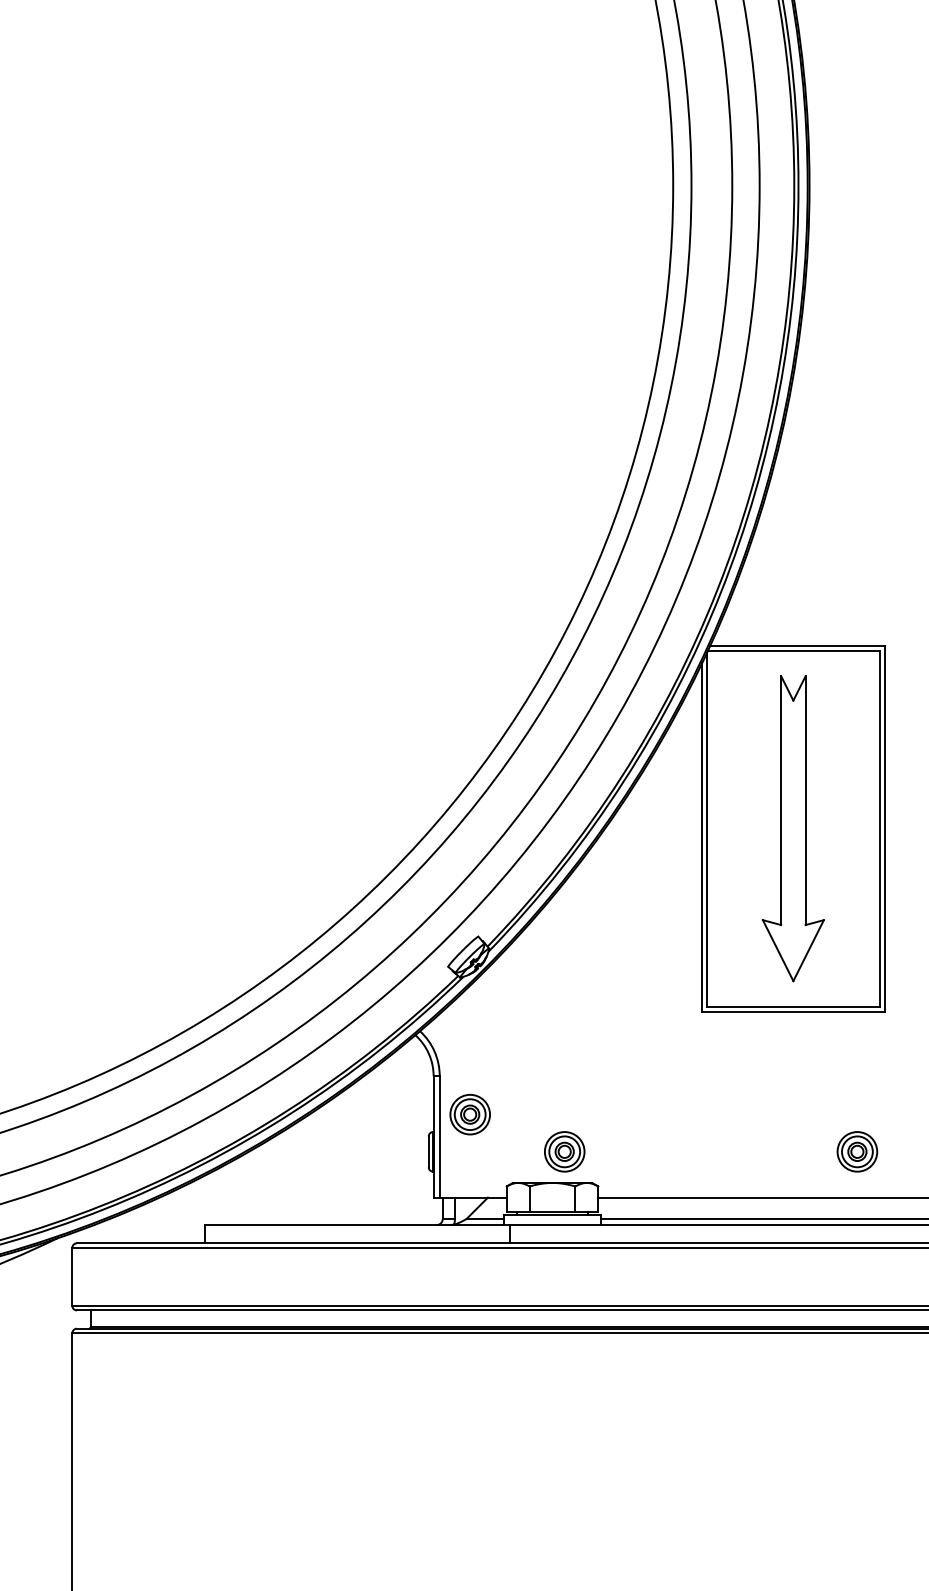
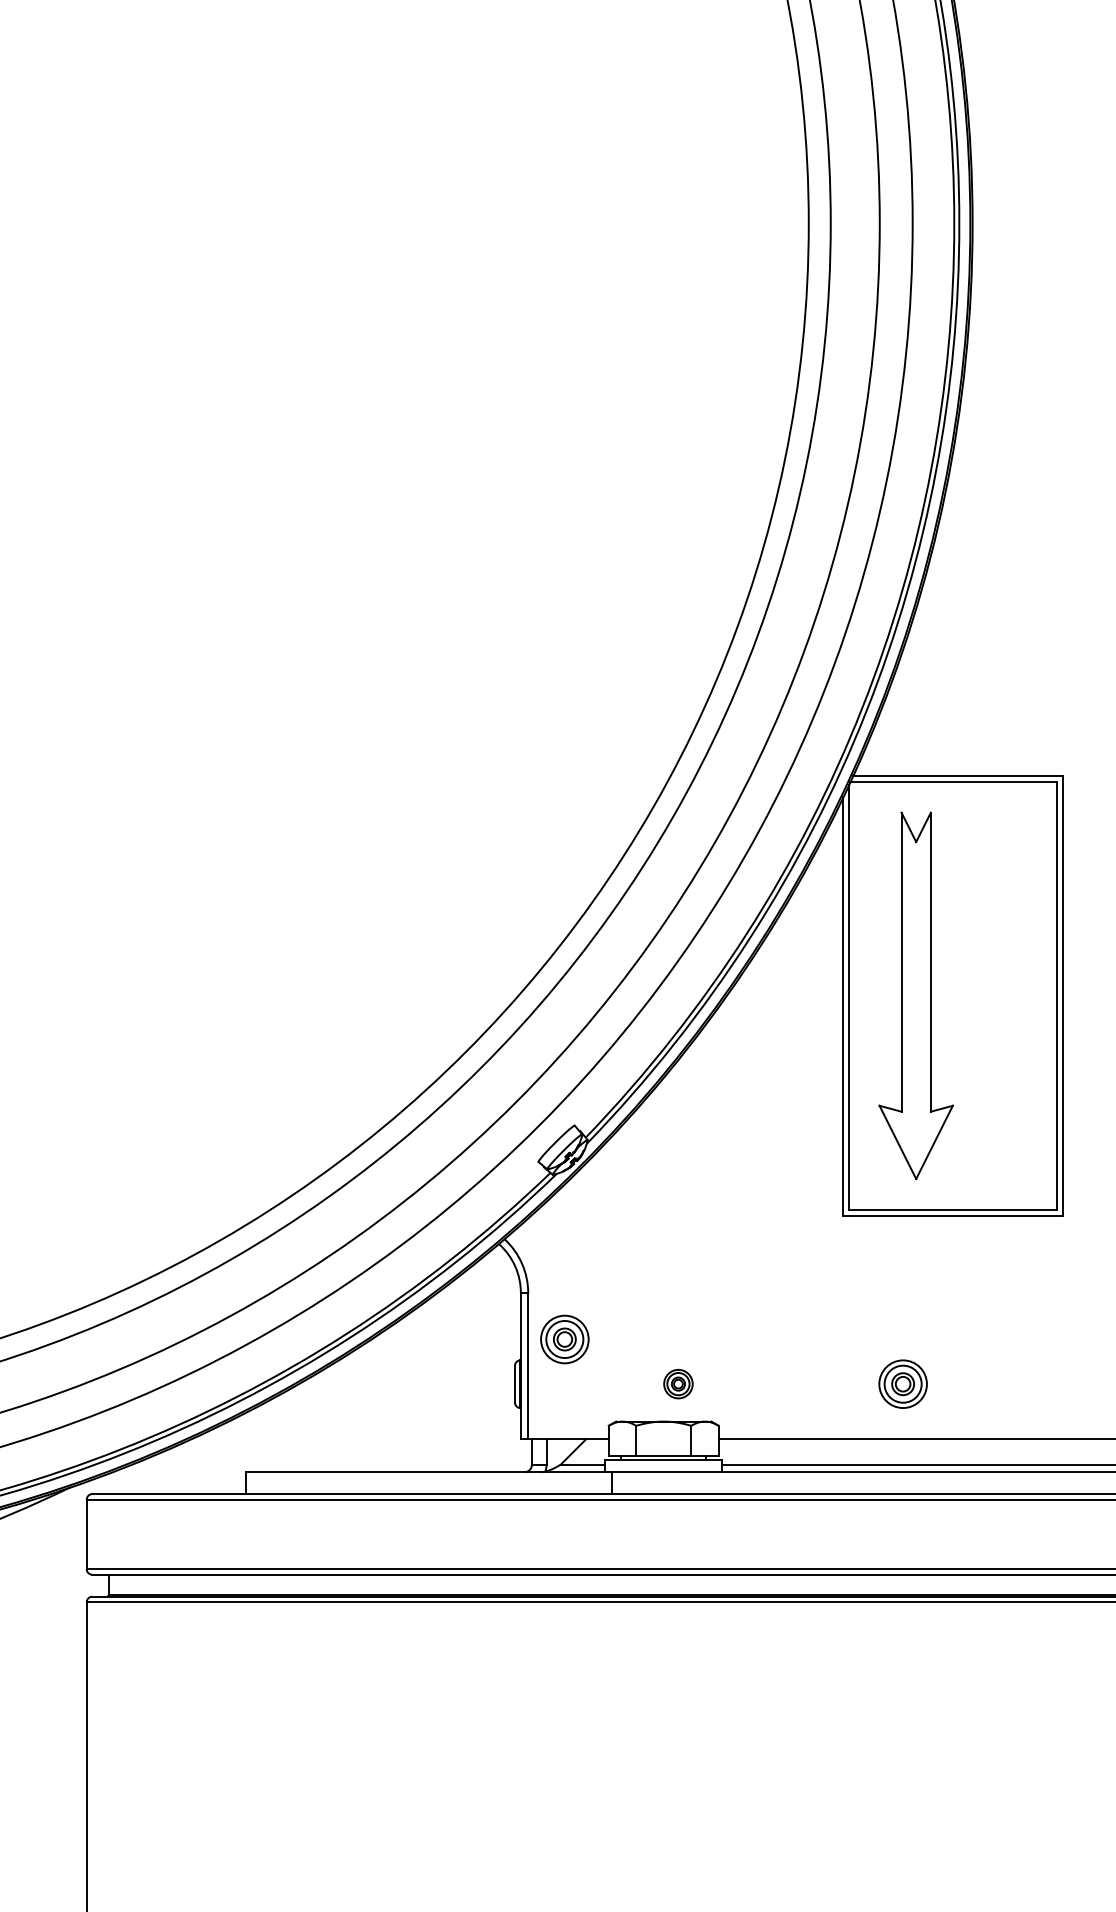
part: (792, 828) -> (915, 995), moved
part: (564, 1151) -> (678, 1383), size x0.6
part: (856, 1151) -> (902, 1383), moved

